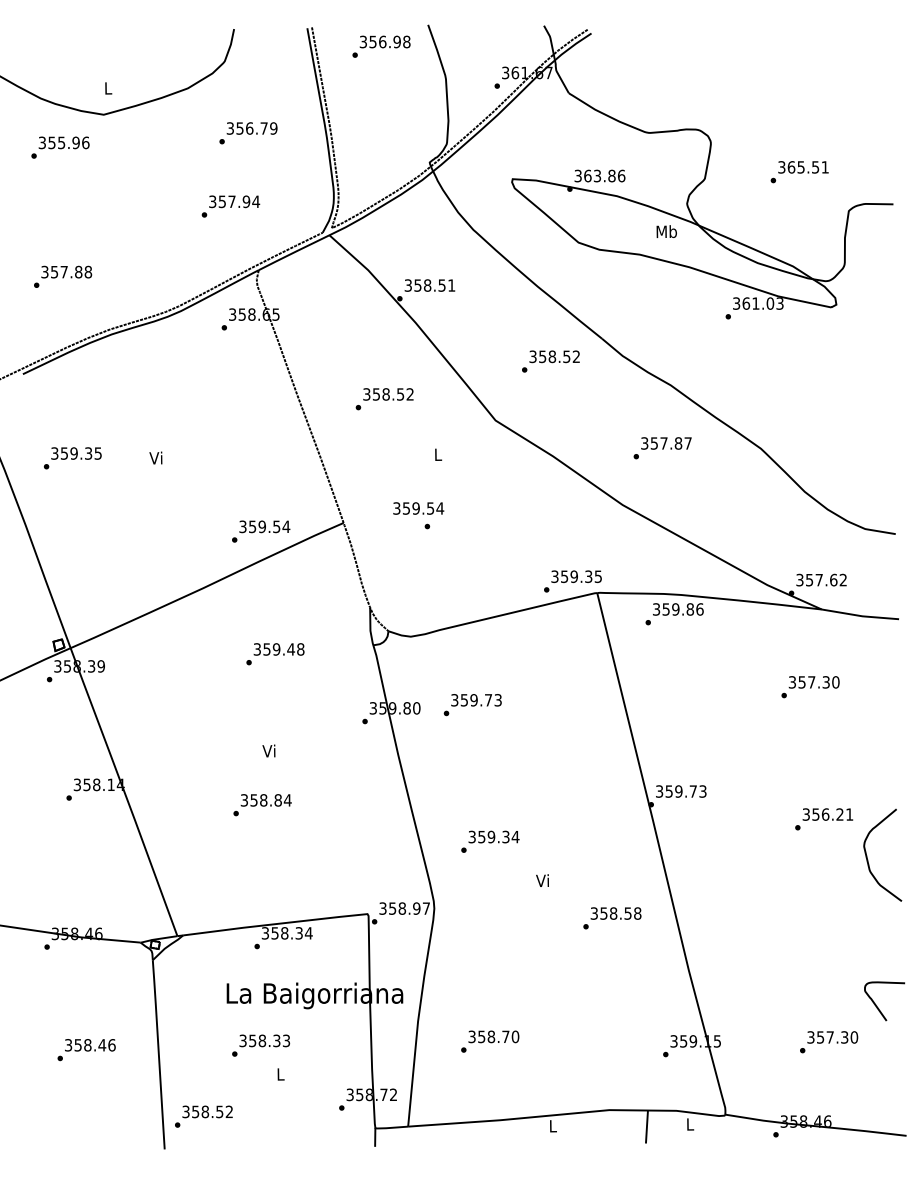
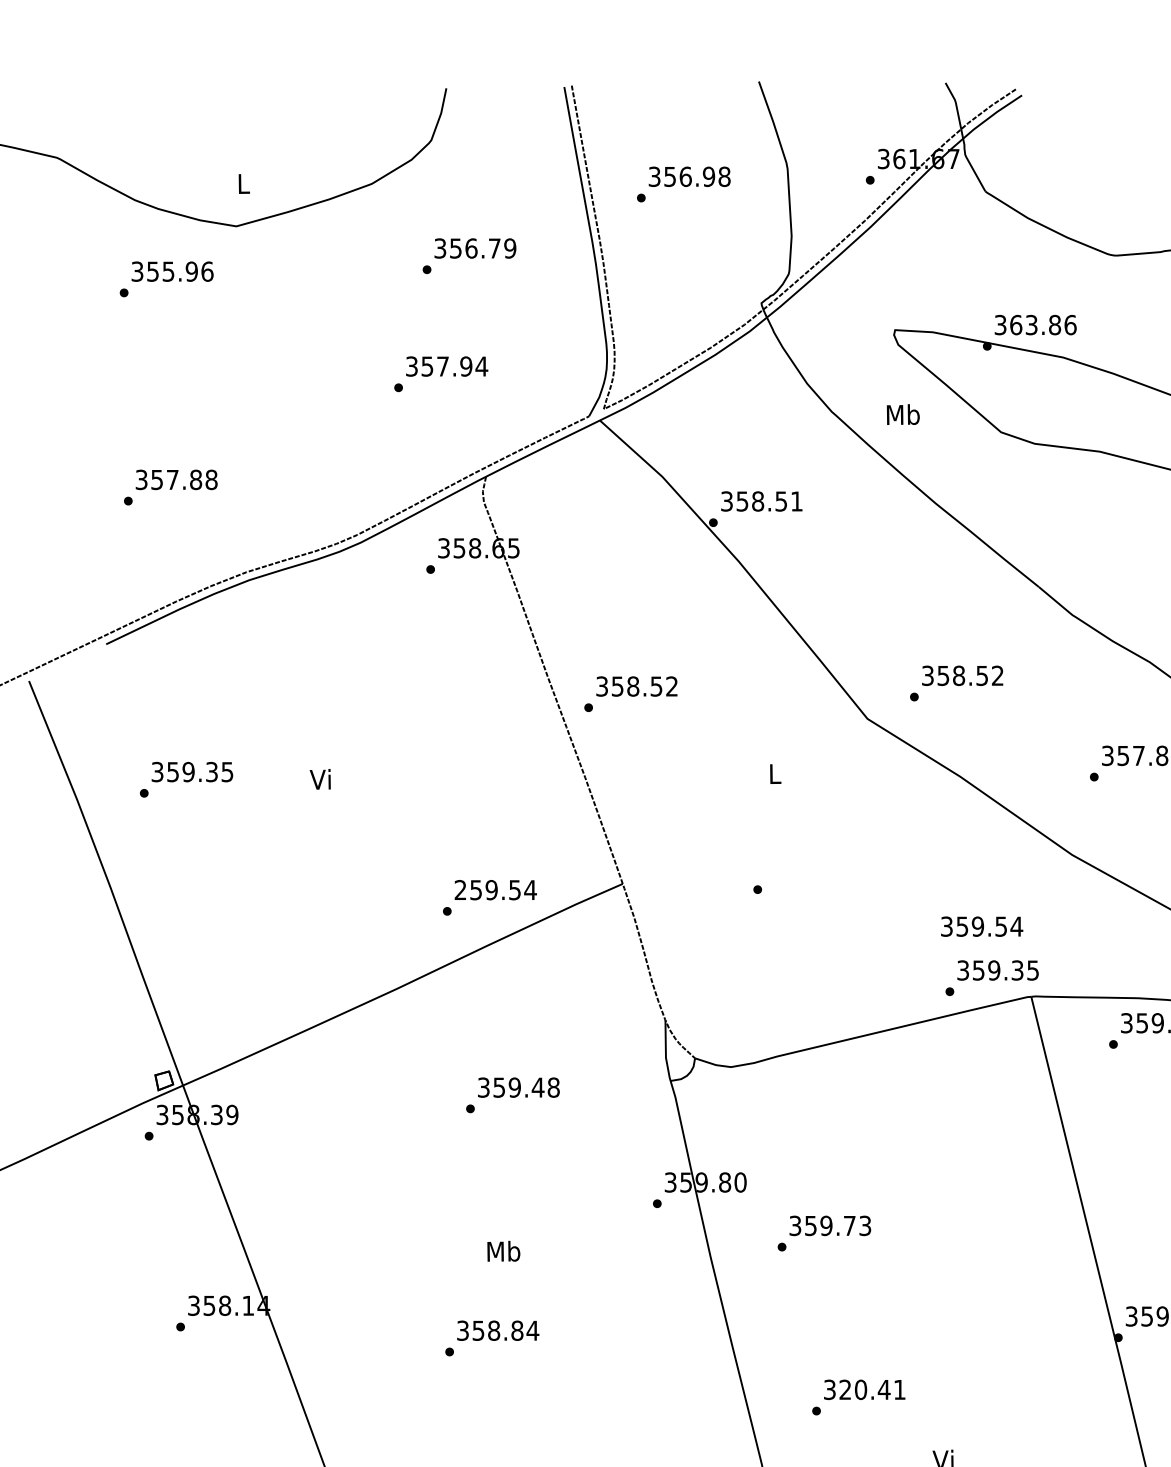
text: (381, 46) -> (683, 184), moved
text: (666, 231) -> (902, 414), moved
text: (550, 361) -> (955, 683), moved
text: (384, 399) -> (630, 694), moved
text: (418, 508) -> (981, 926), moved
text: (242, 527) -> (459, 891), 359.54 -> 259.54
text: (472, 705) -> (823, 1234), moved
text: (269, 750) -> (503, 1250), Vi -> Mb
text: (498, 836) -> (872, 1388), 359.34 -> 320.41

